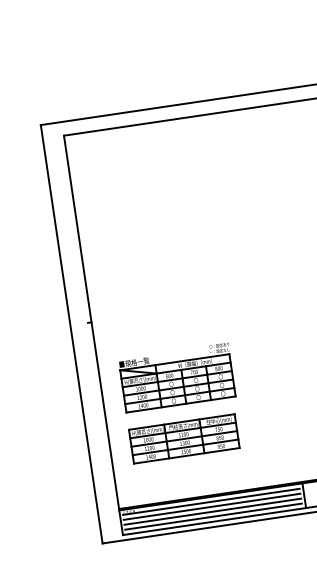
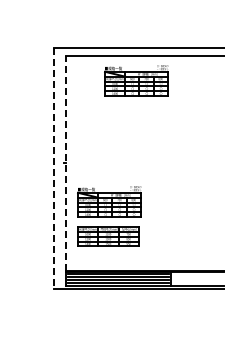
part: (193, 160) -> (136, 80), added
line: (90, 320) -> (65, 162), solid -> dashed
line: (71, 334) -> (53, 168), solid -> dashed

